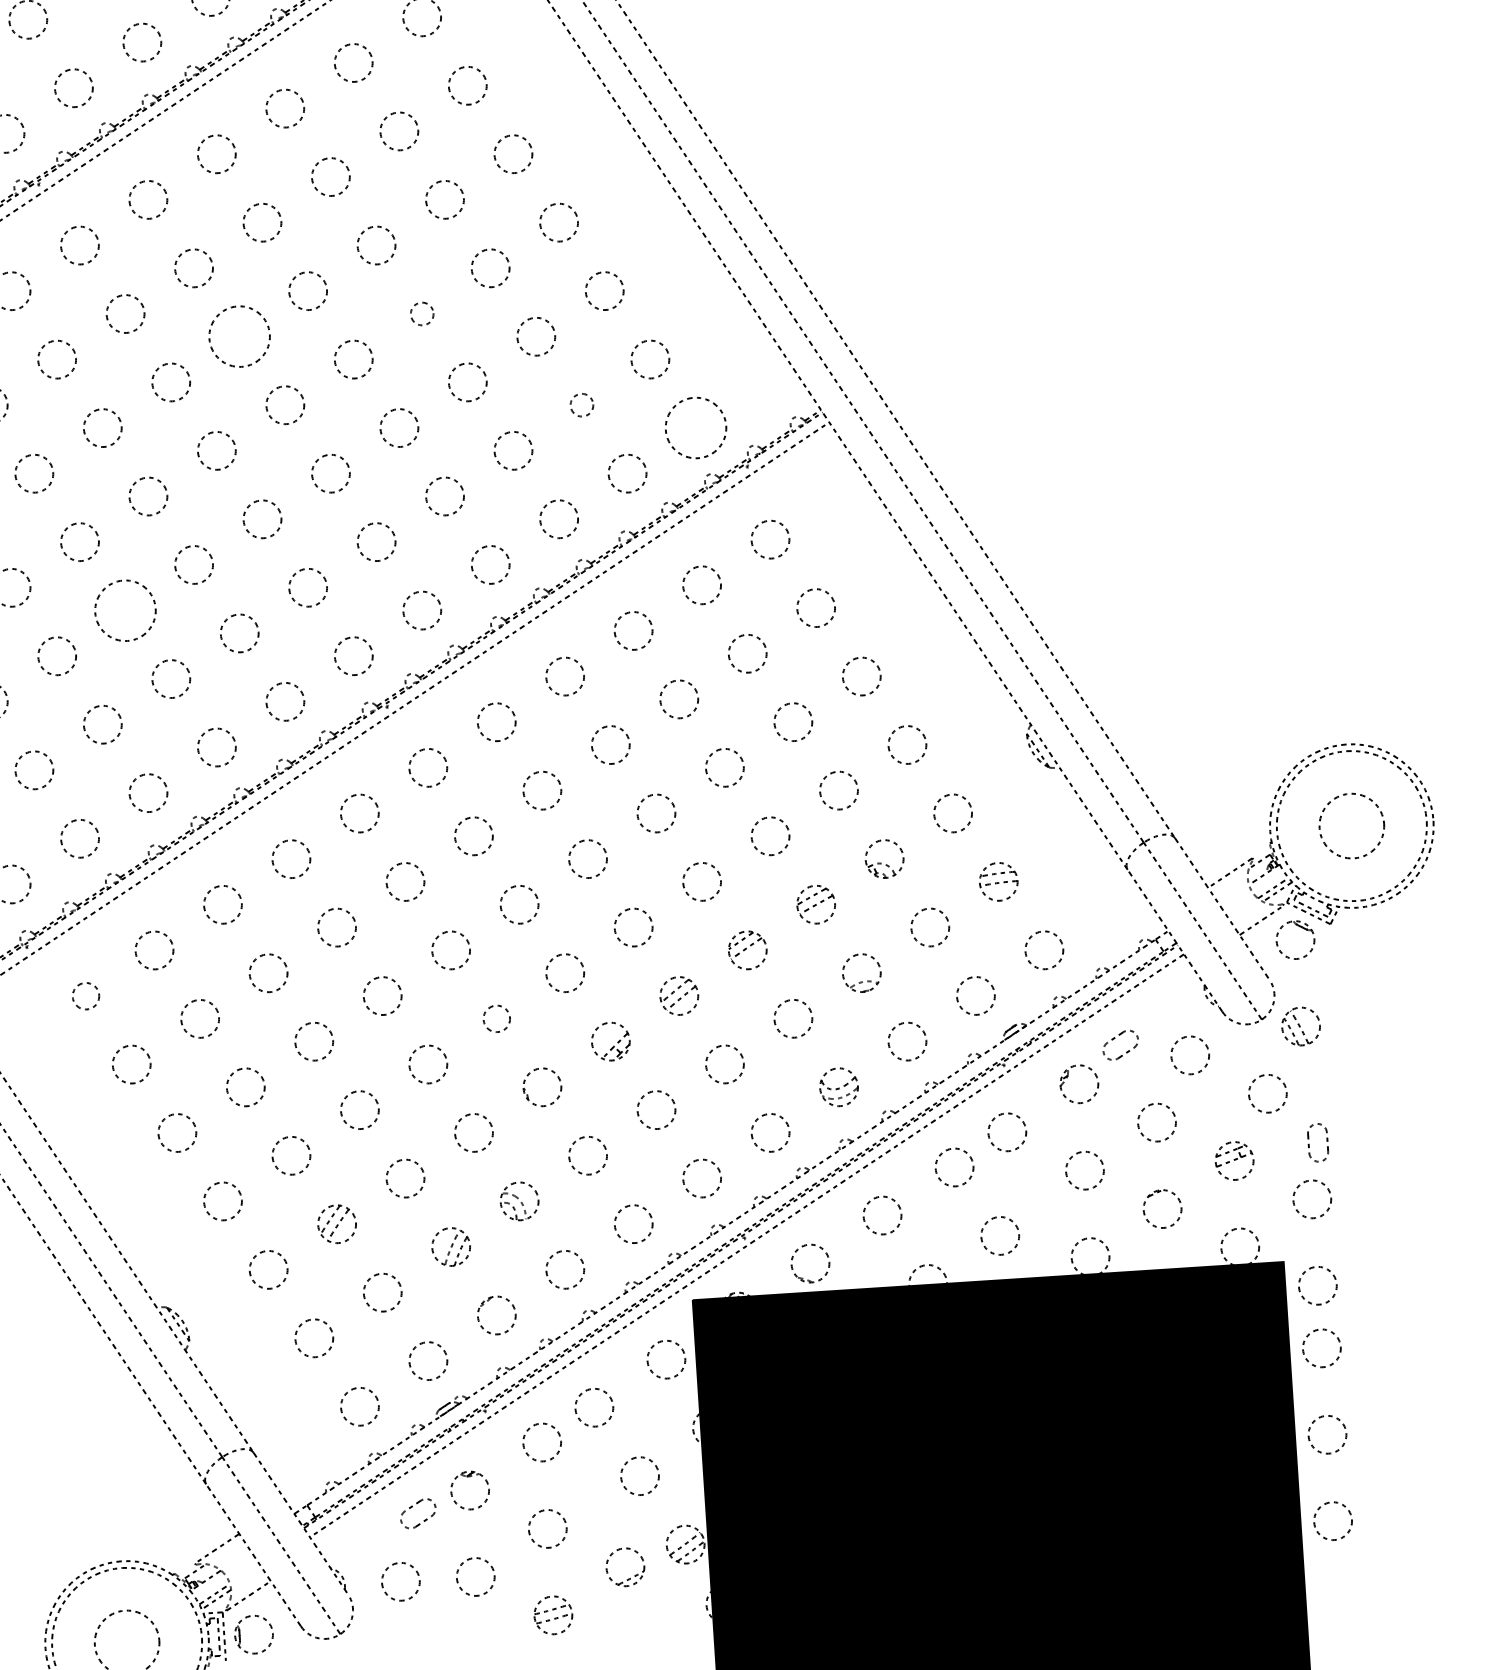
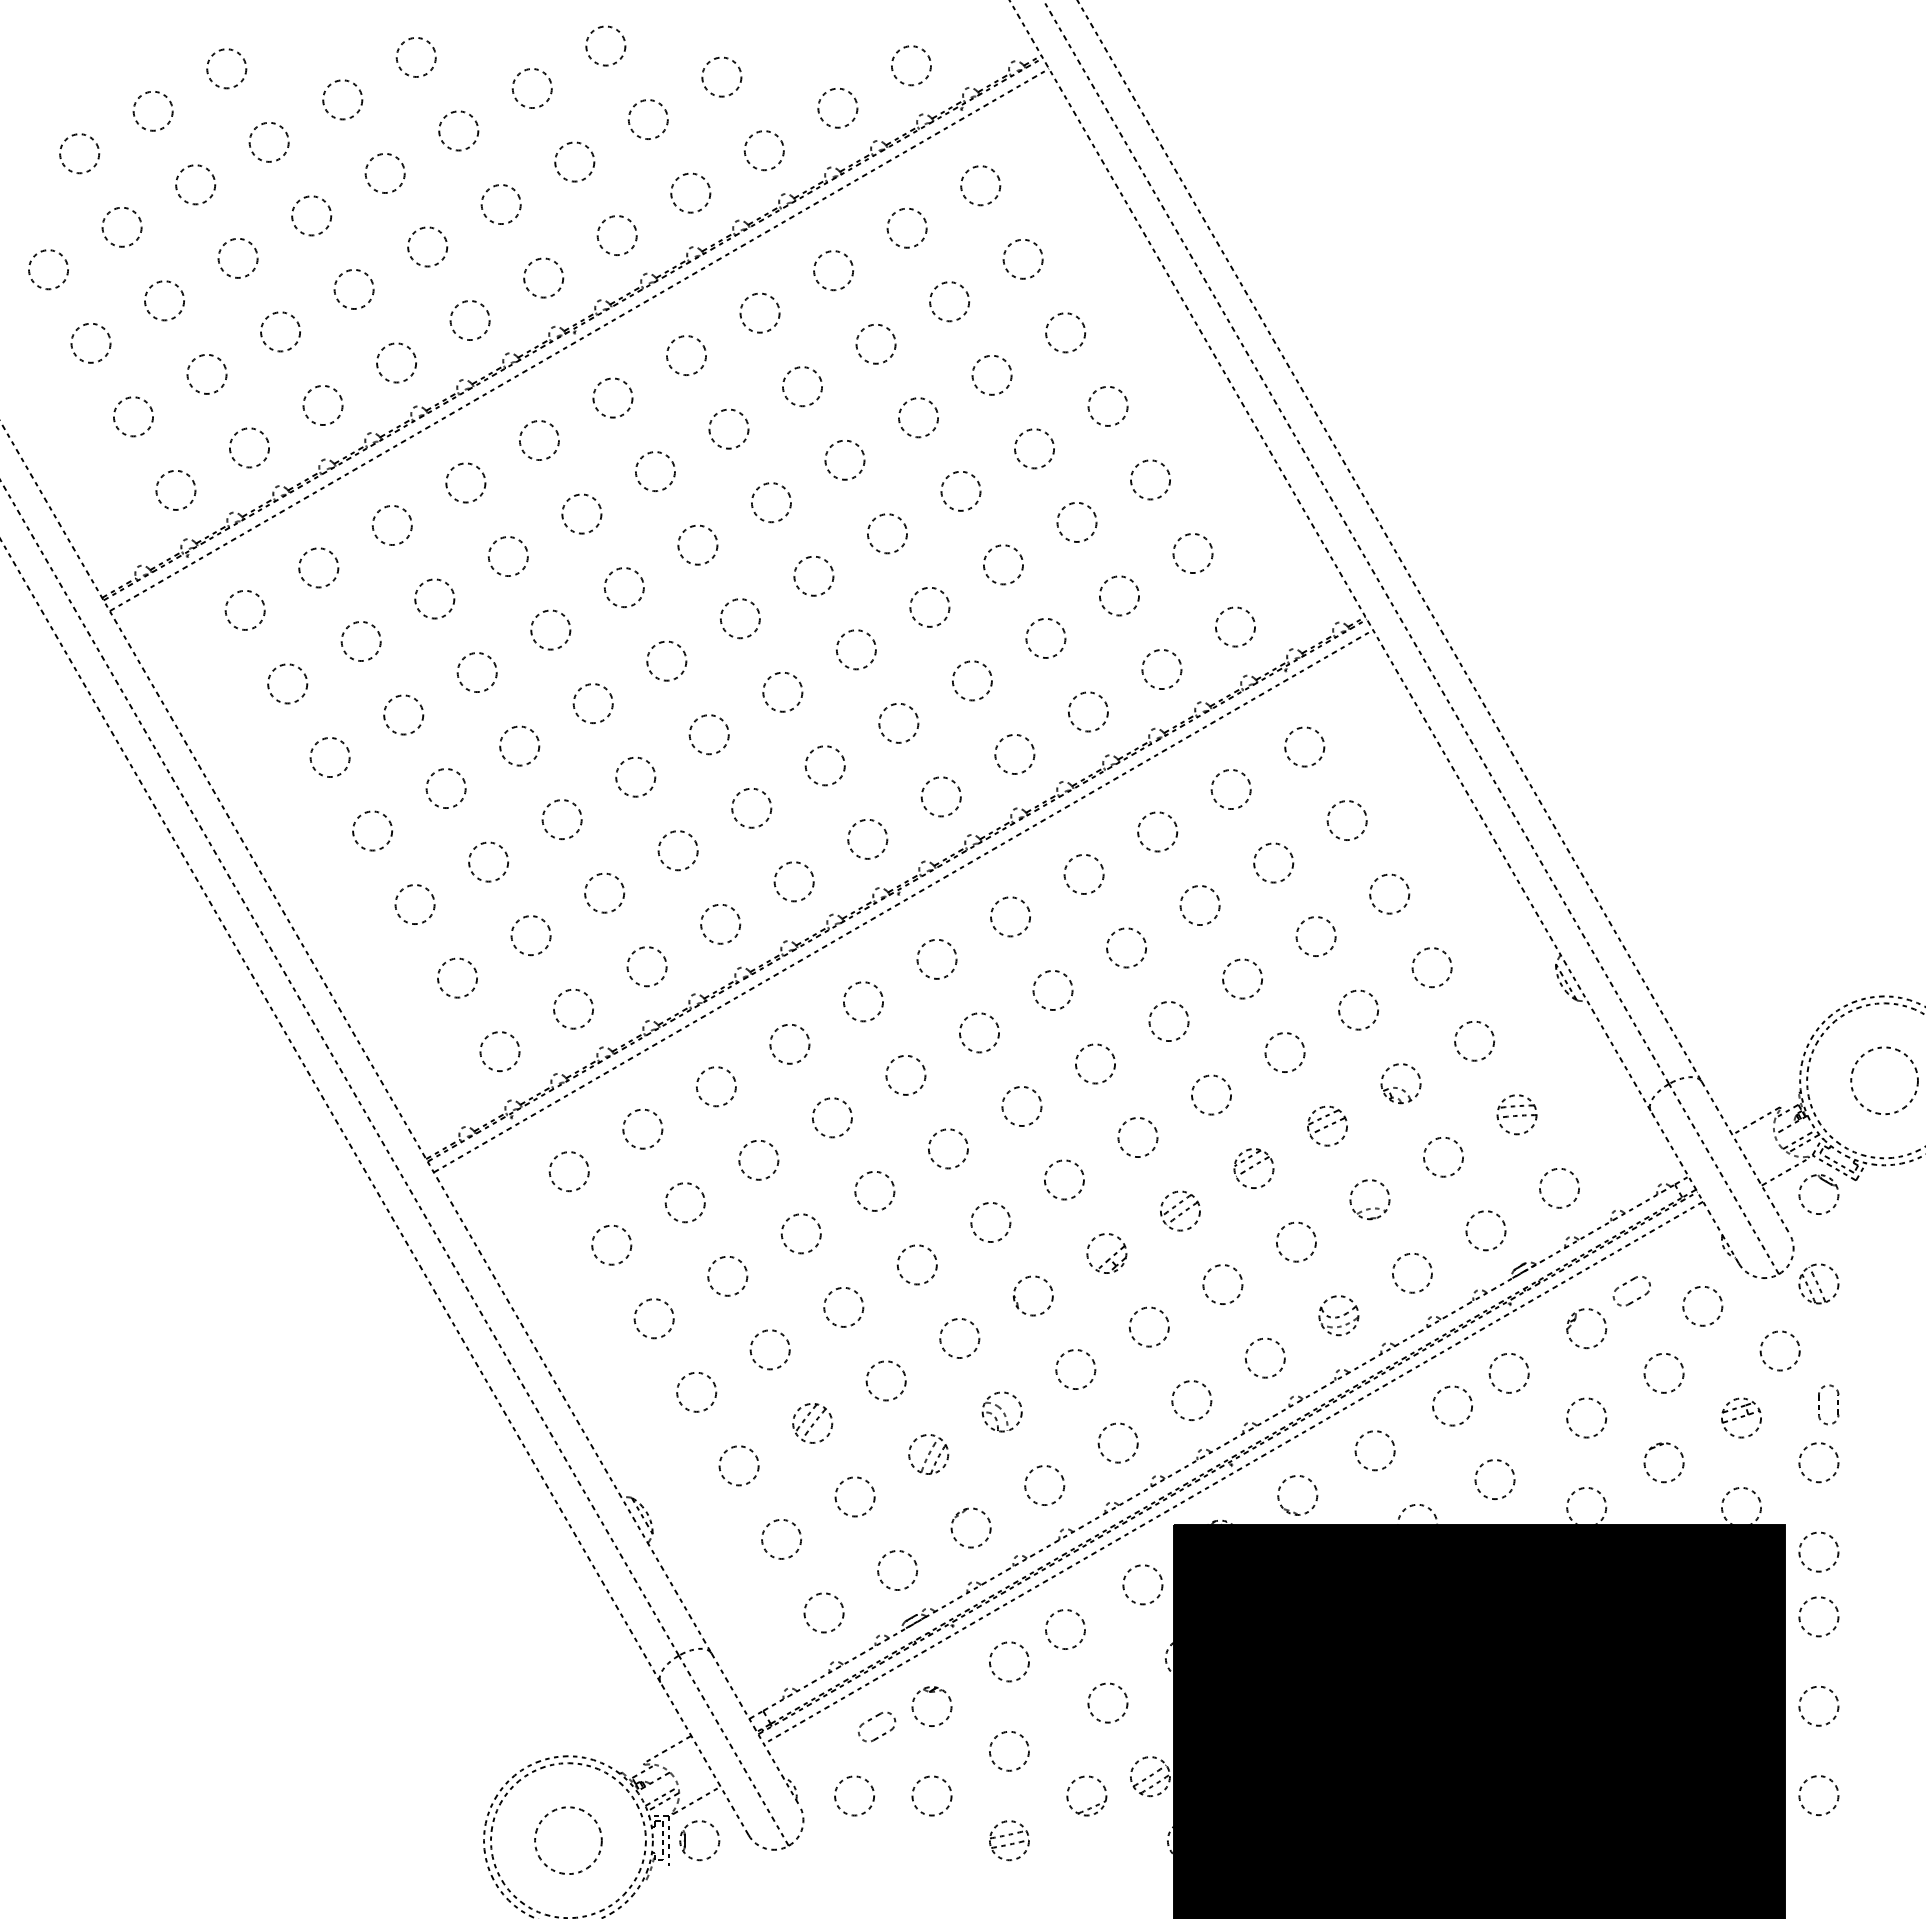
circle: (421, 314) -> (960, 491), size x1.67
circle: (239, 336) -> (771, 502), size x0.62
circle: (581, 404) -> (1119, 595), size x1.67
circle: (696, 427) -> (1235, 626), size x0.62
circle: (125, 609) -> (635, 776), size x0.62
circle: (85, 996) -> (568, 1171), size x1.43
circle: (496, 1018) -> (990, 1222), size x1.43

